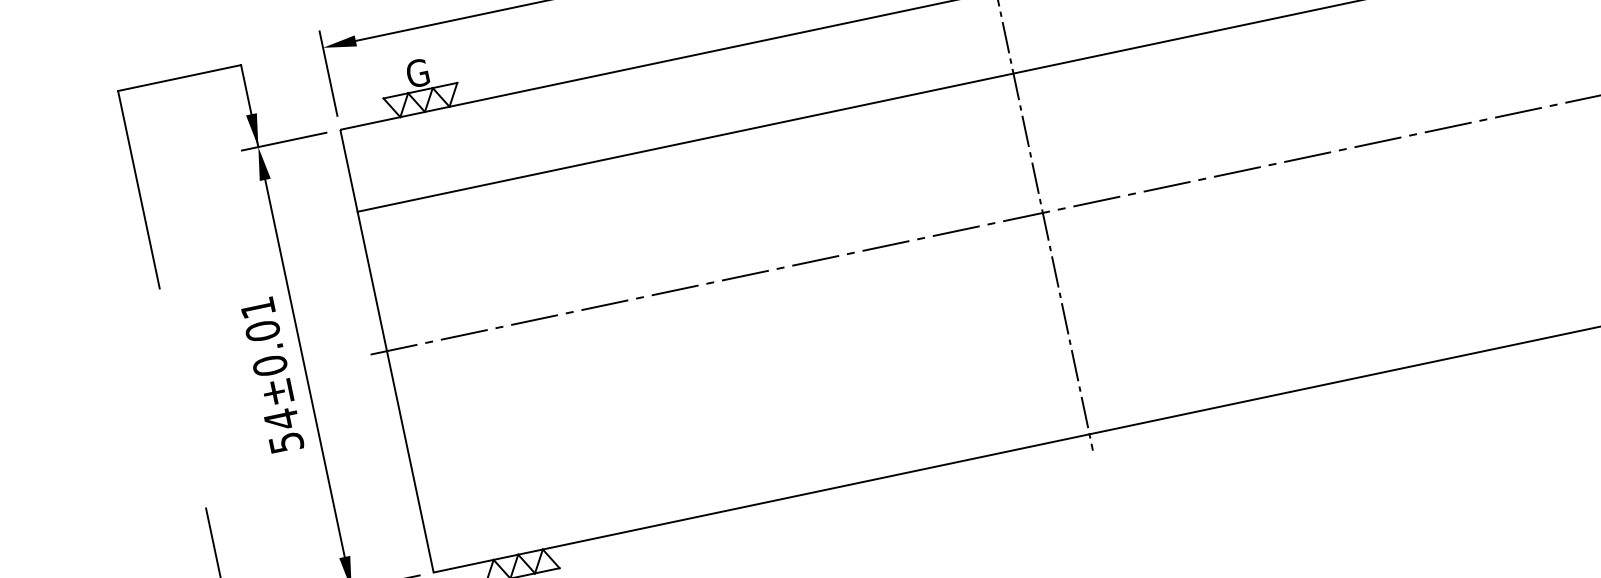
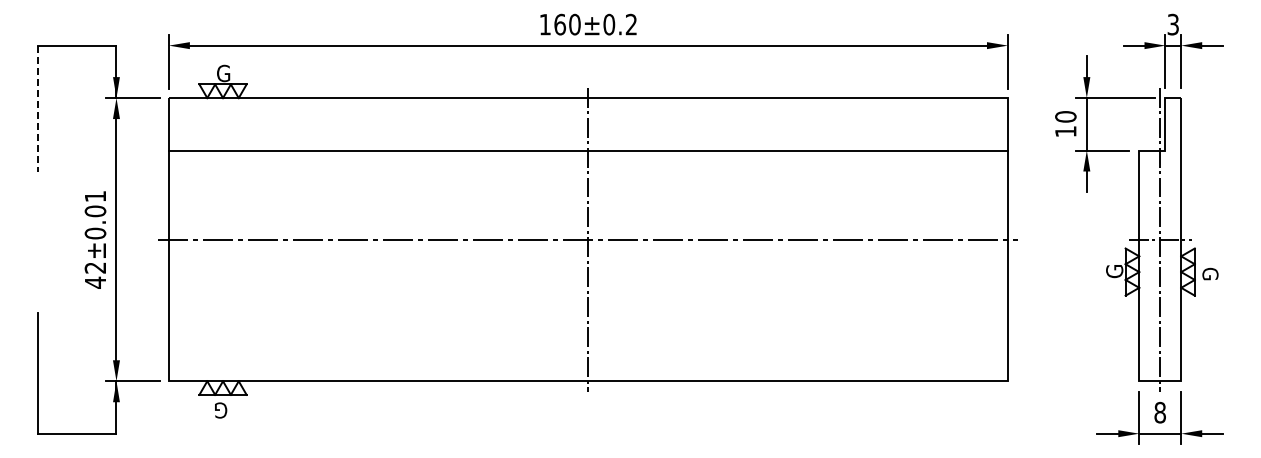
line: (138, 190) -> (37, 109), solid -> dashed
text: (283, 429) -> (95, 274), 54±0.01 -> 42±0.01

